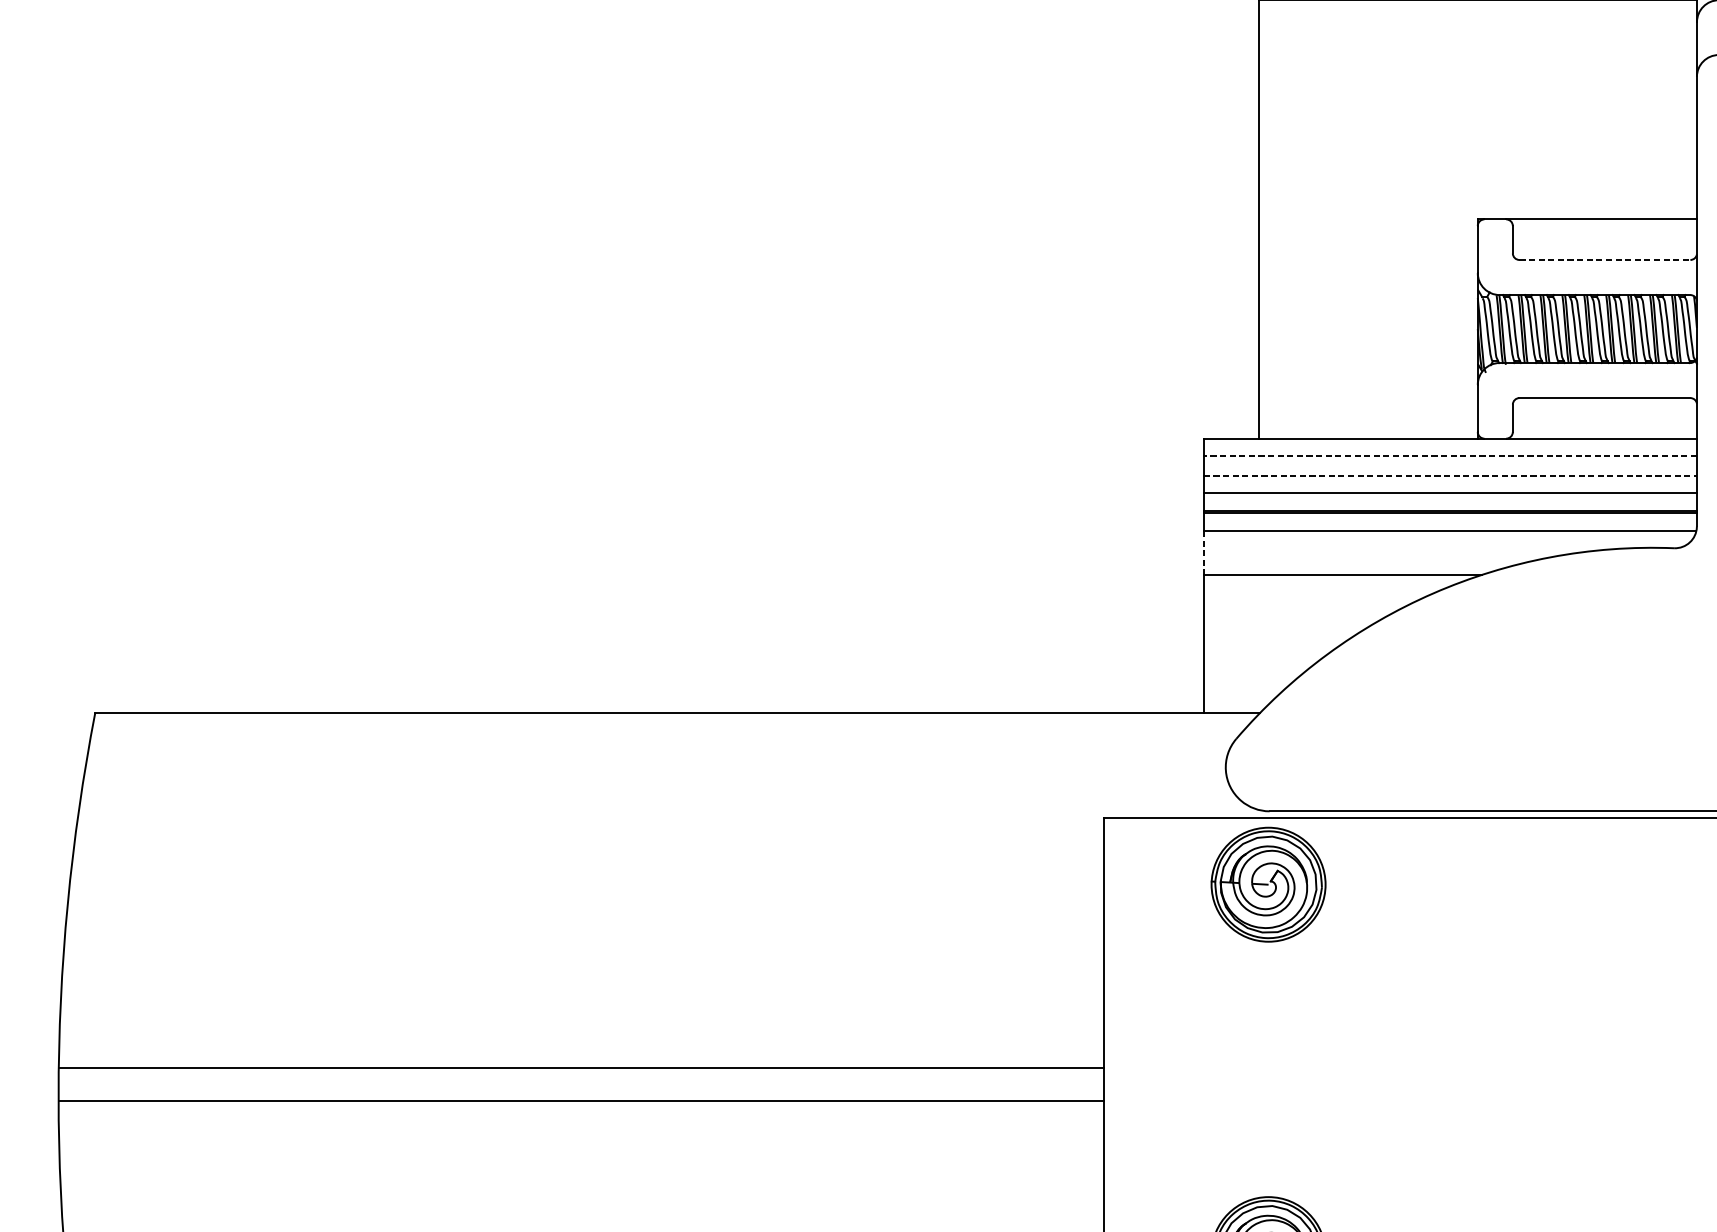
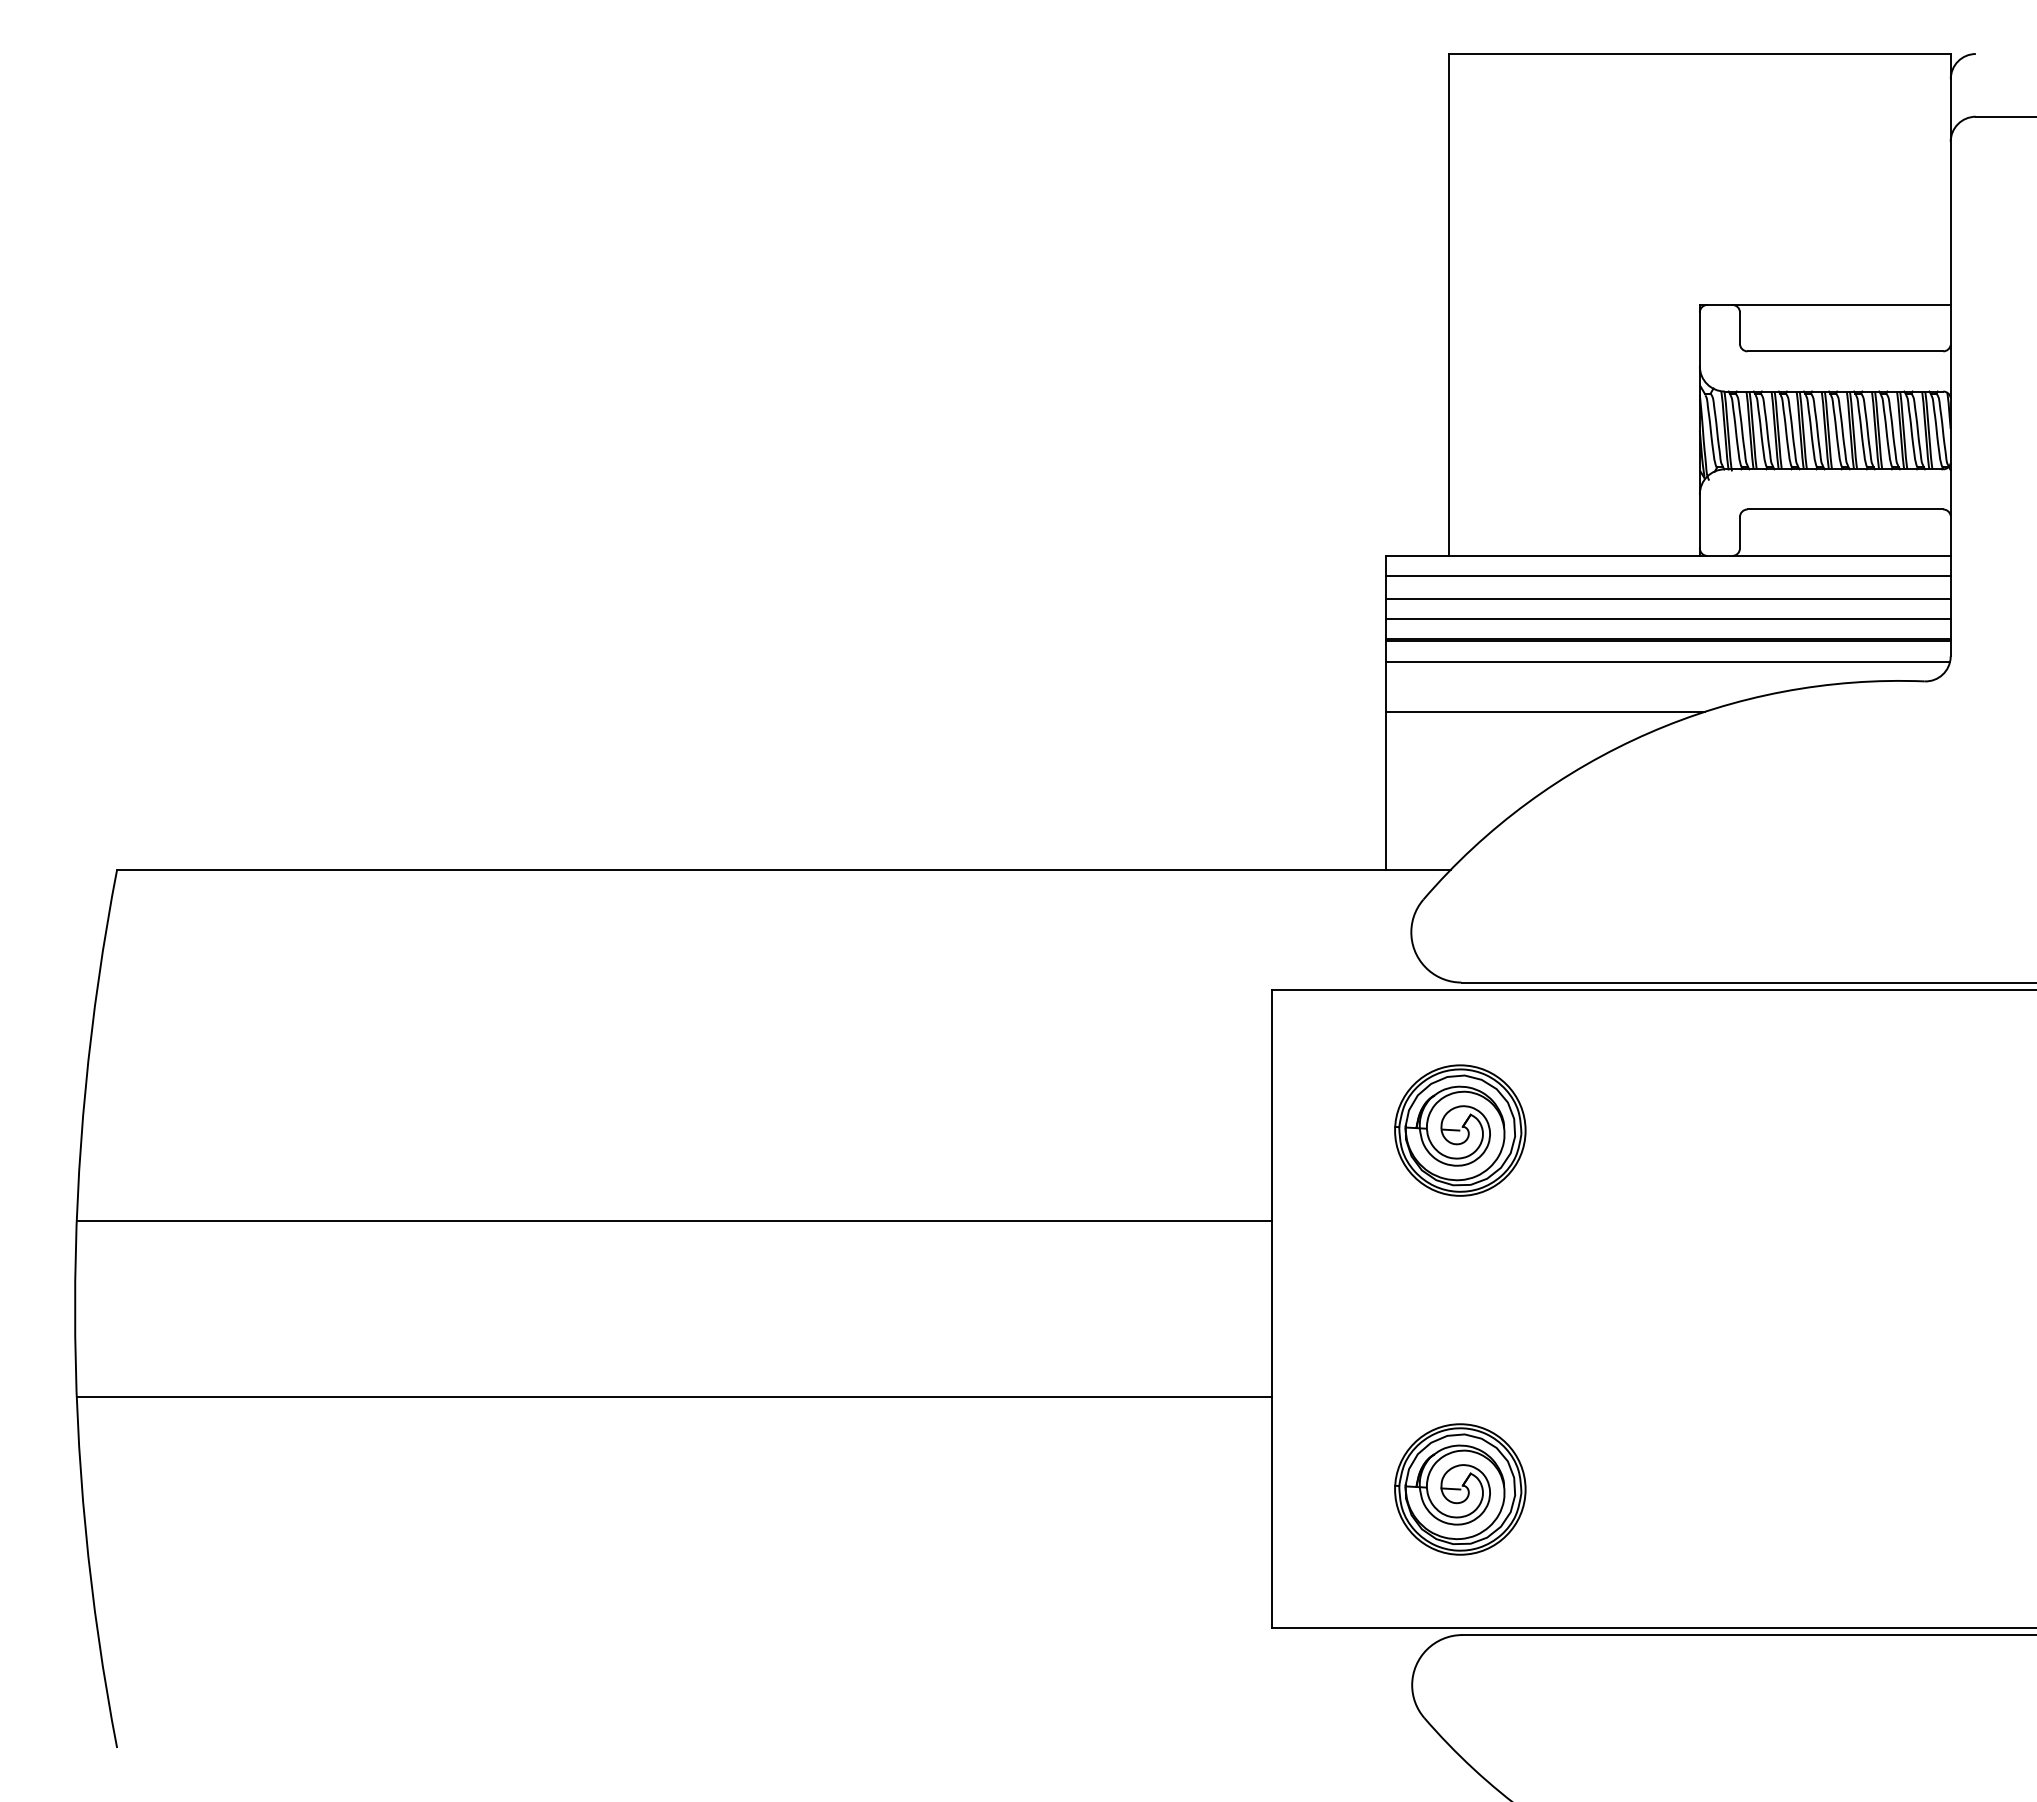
line: (1605, 260) -> (1845, 351), dashed -> solid
line: (1449, 455) -> (1667, 575), dashed -> solid
line: (1450, 475) -> (1668, 598), dashed -> solid
line: (1204, 553) -> (1386, 687), dashed -> solid
part: (1268, 884) -> (1460, 1130), moved
line: (582, 1068) -> (674, 1220), moved
line: (582, 1101) -> (674, 1396), moved

